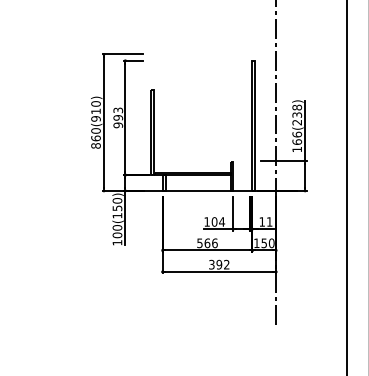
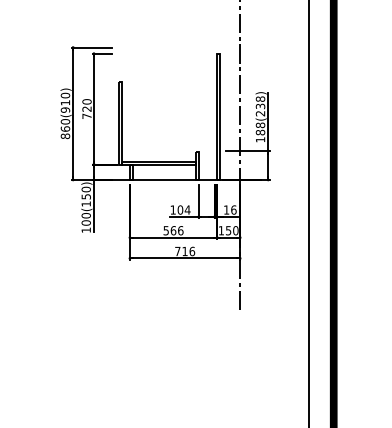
text: (117, 118) -> (86, 109), 993 -> 720
text: (297, 137) -> (260, 128), 166(238) -> 188(238)
text: (269, 221) -> (233, 209), 11 -> 16
text: (219, 264) -> (185, 251), 392 -> 716

